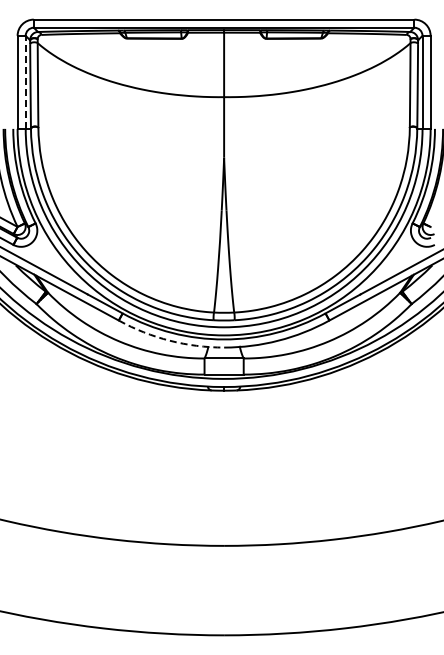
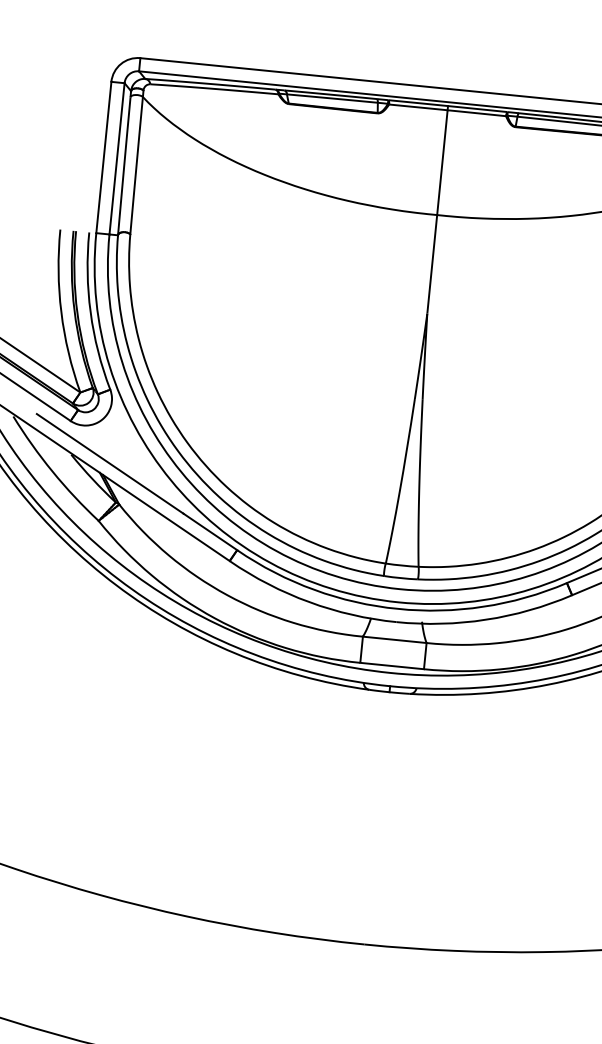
line: (25, 82) -> (116, 158), dashed -> solid
arc: (169, 340) -> (308, 601), dashed -> solid

